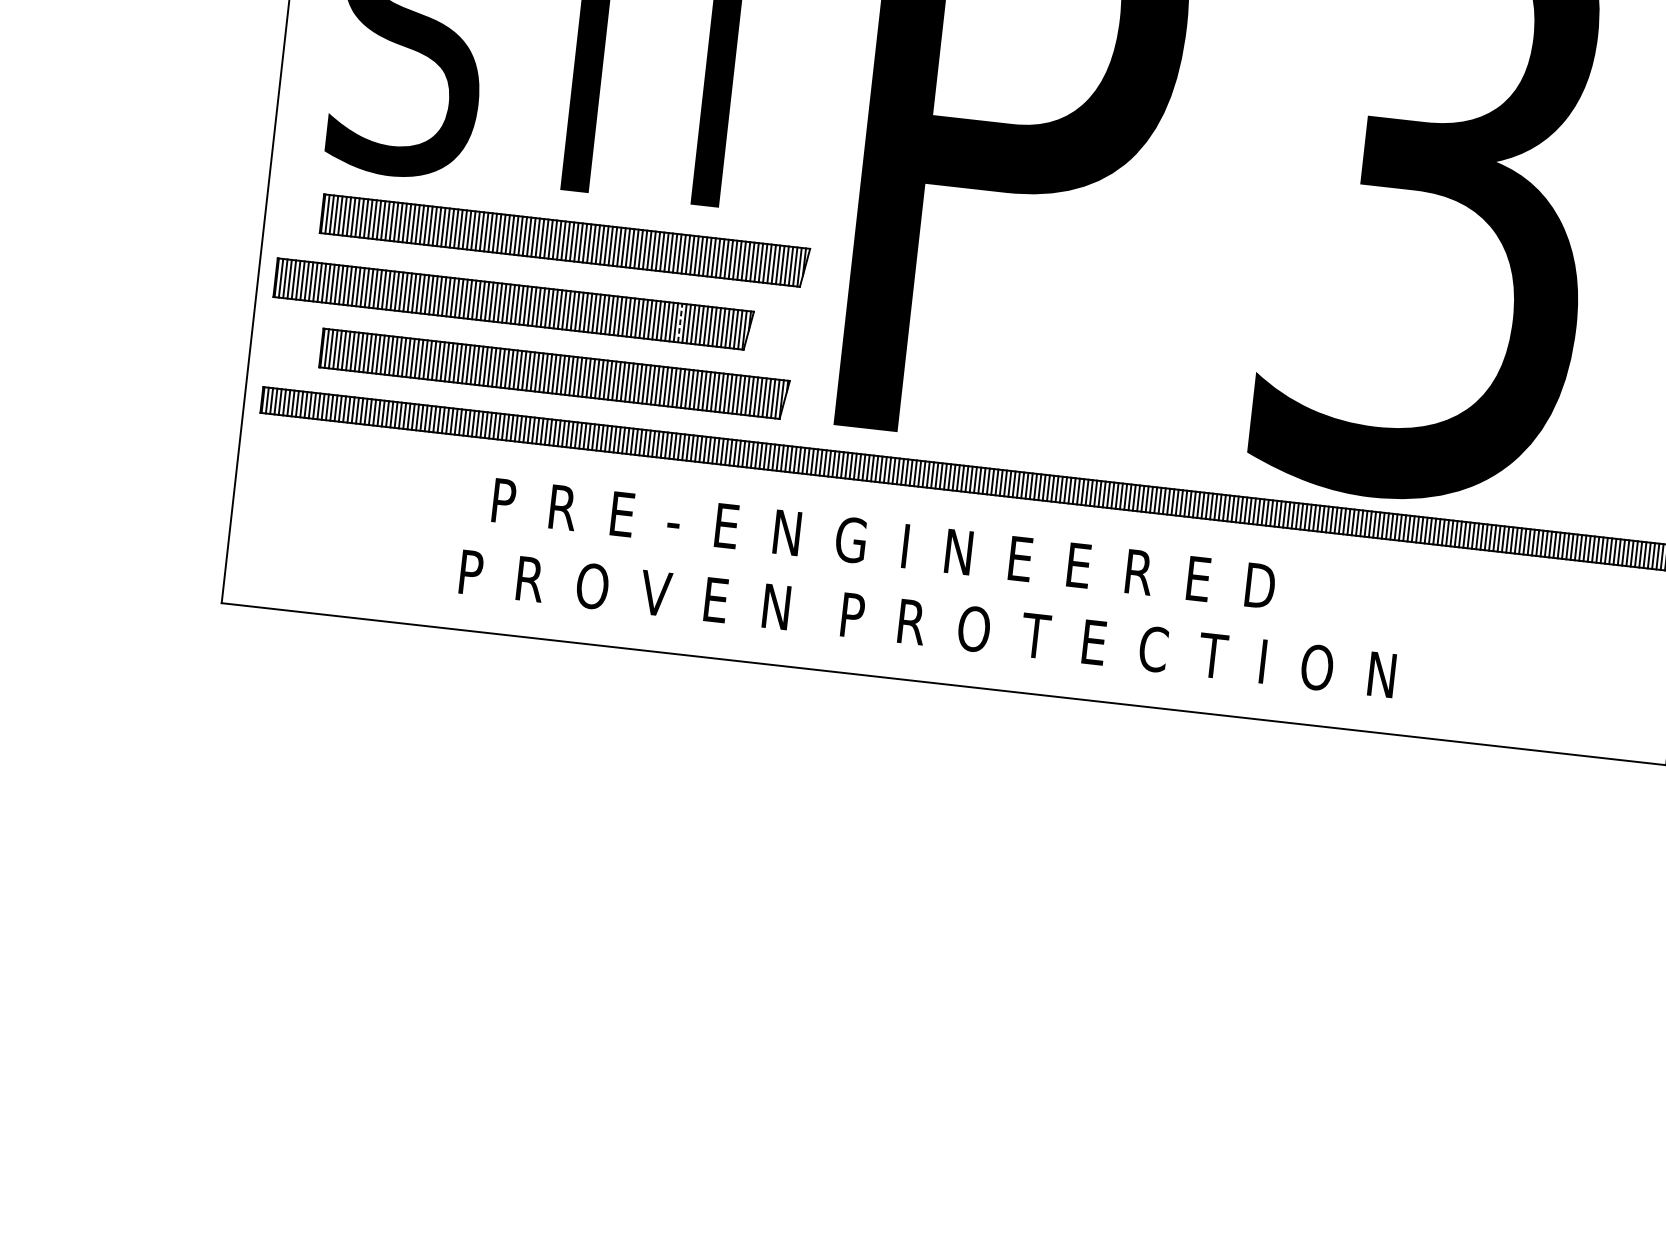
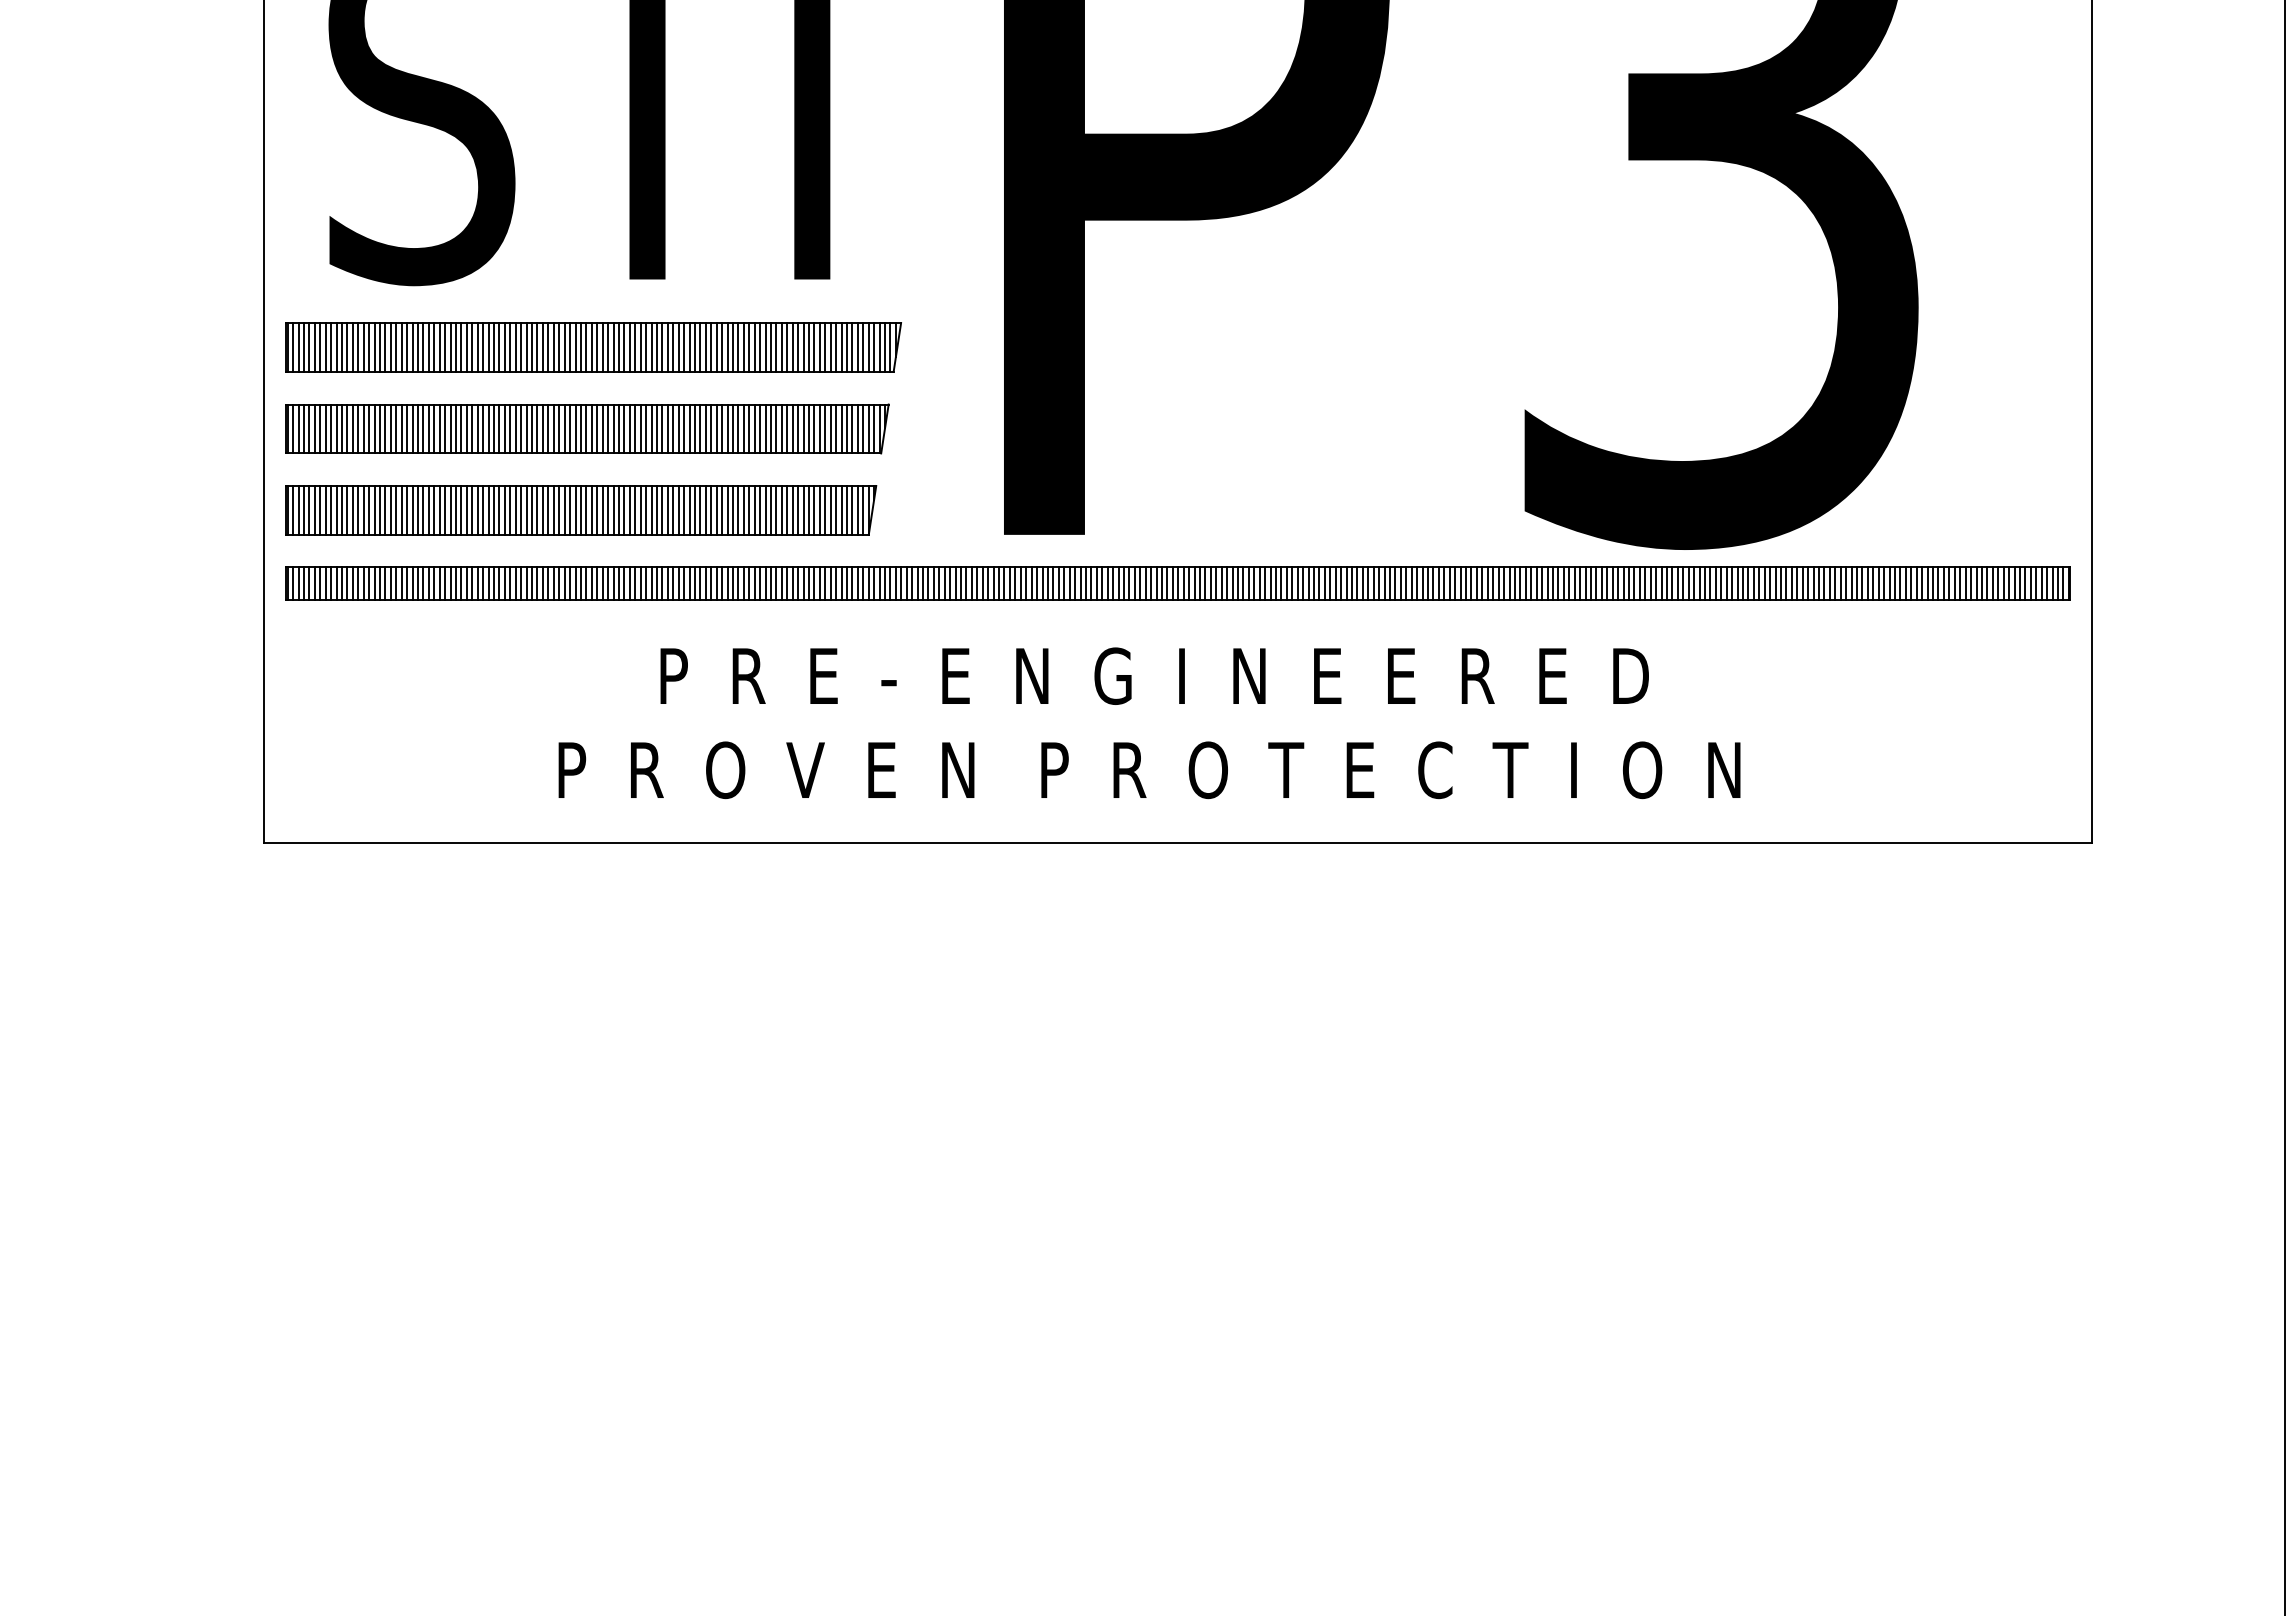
part: (564, 240) -> (593, 347), moved
line: (680, 322) -> (798, 428), dashed -> solid
part: (554, 374) -> (581, 510), moved
text: (883, 543) -> (1154, 675), moved

